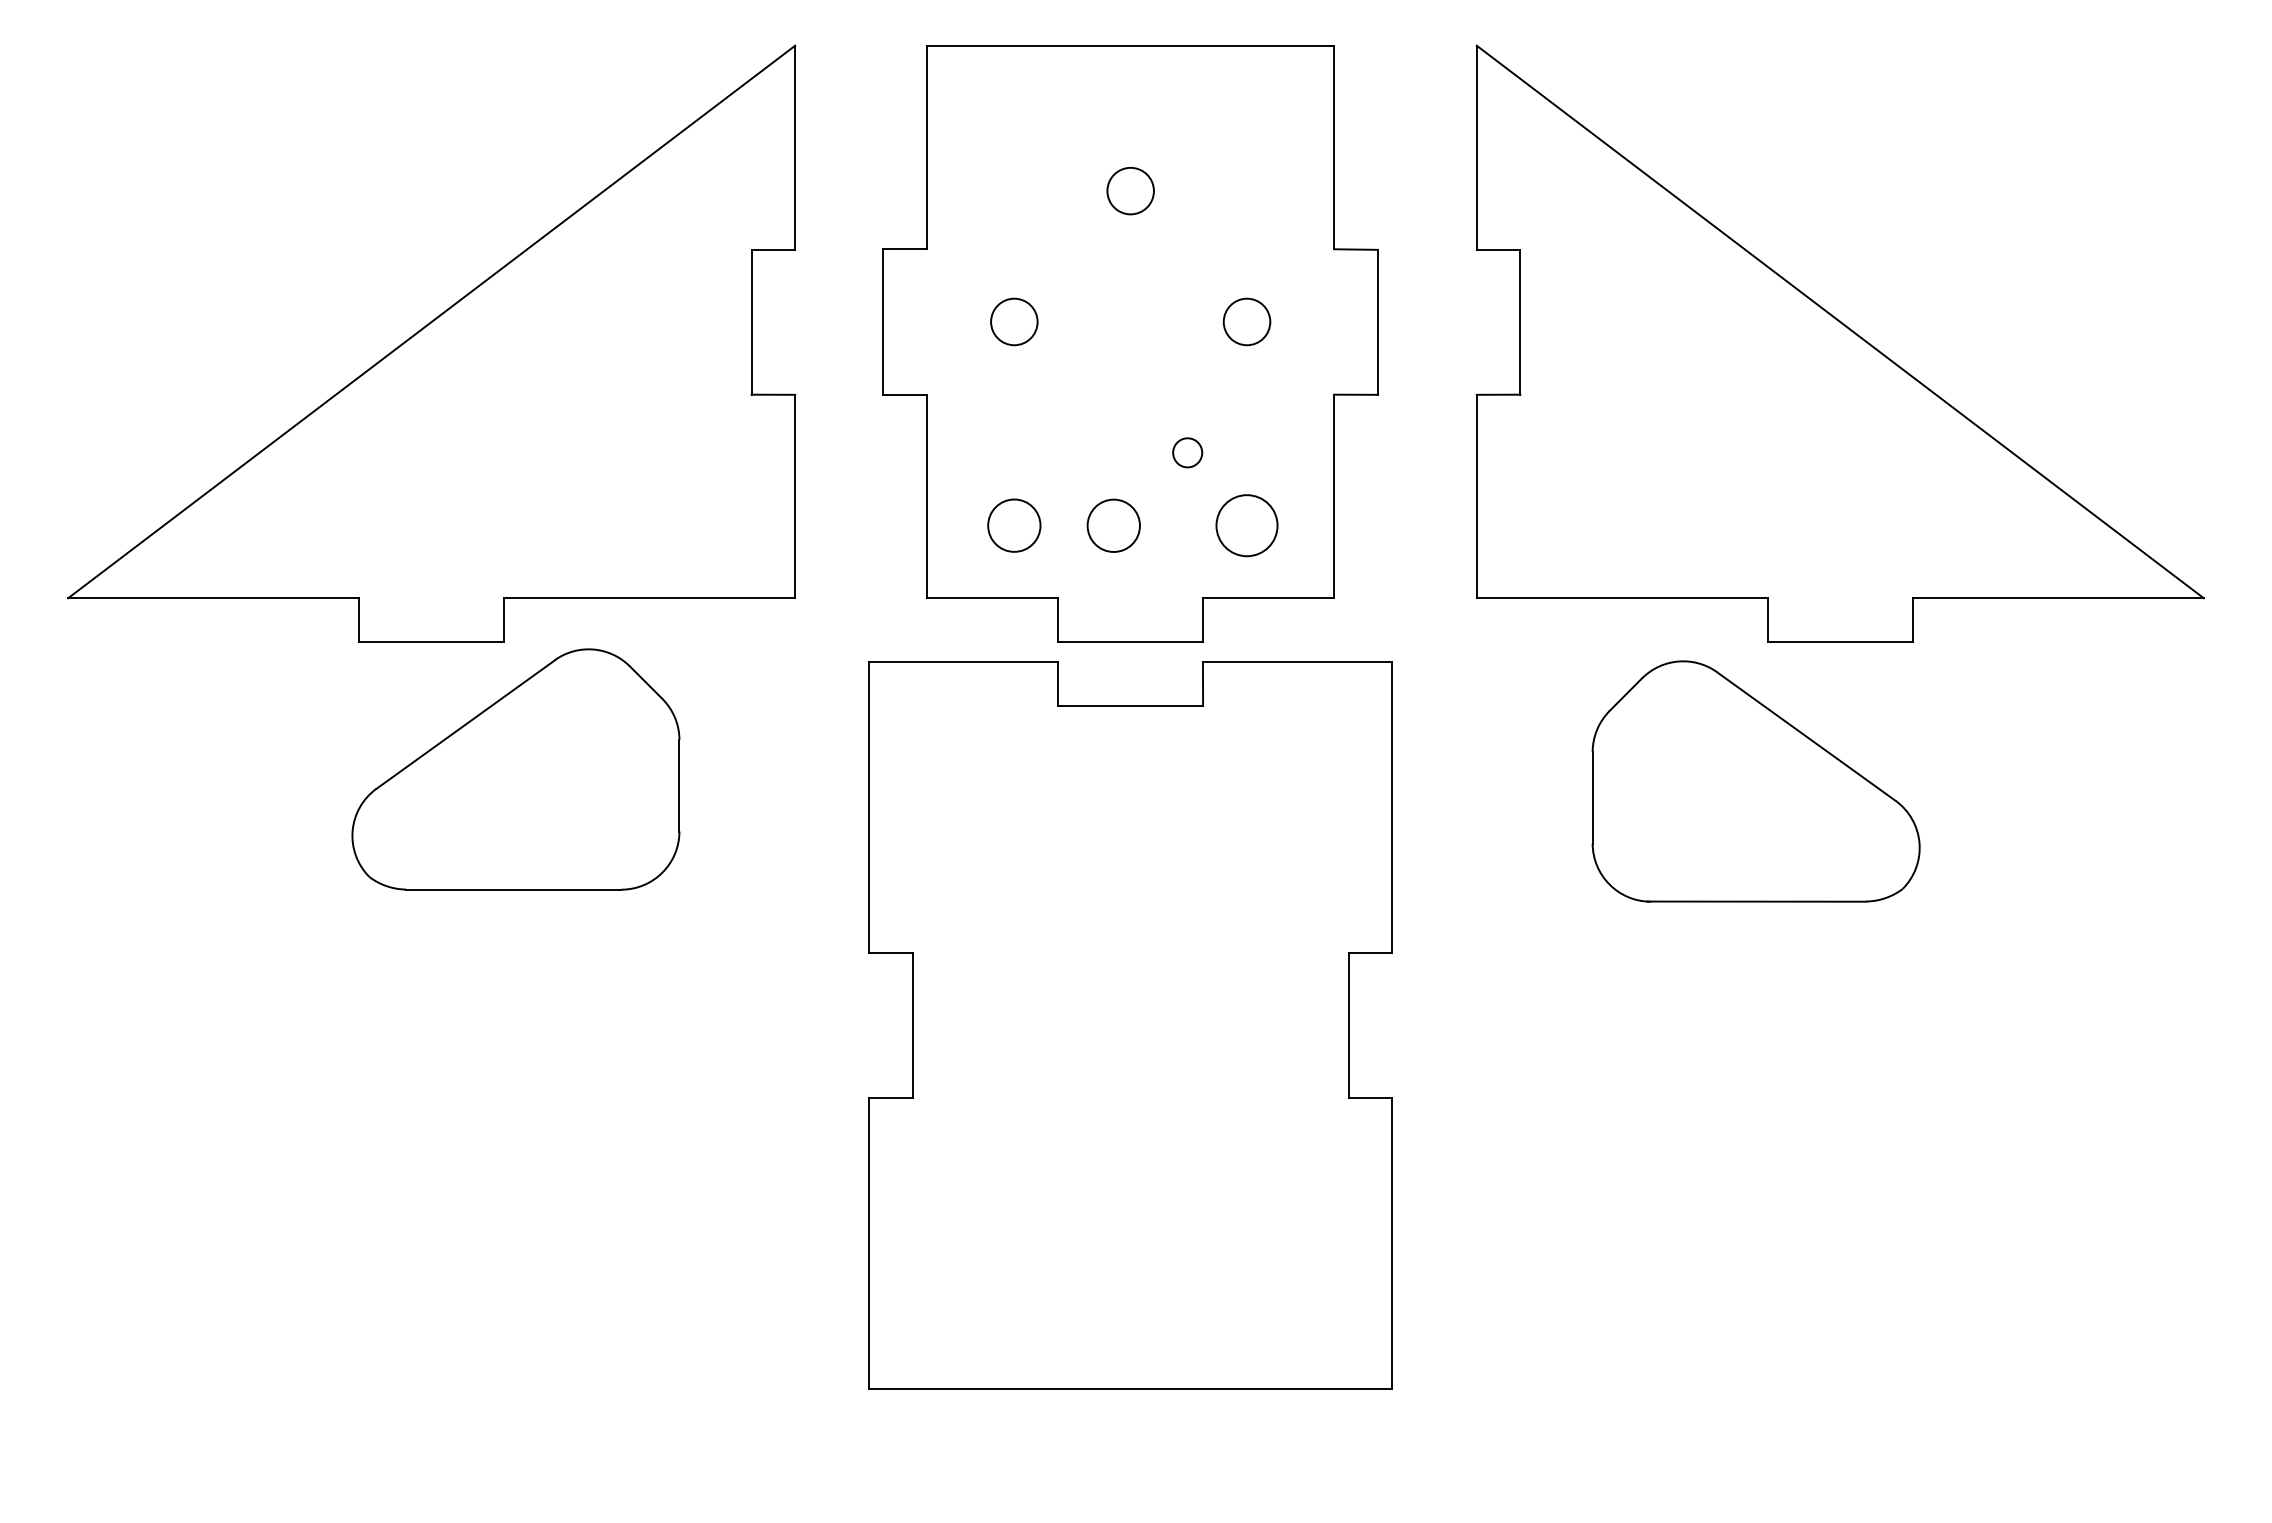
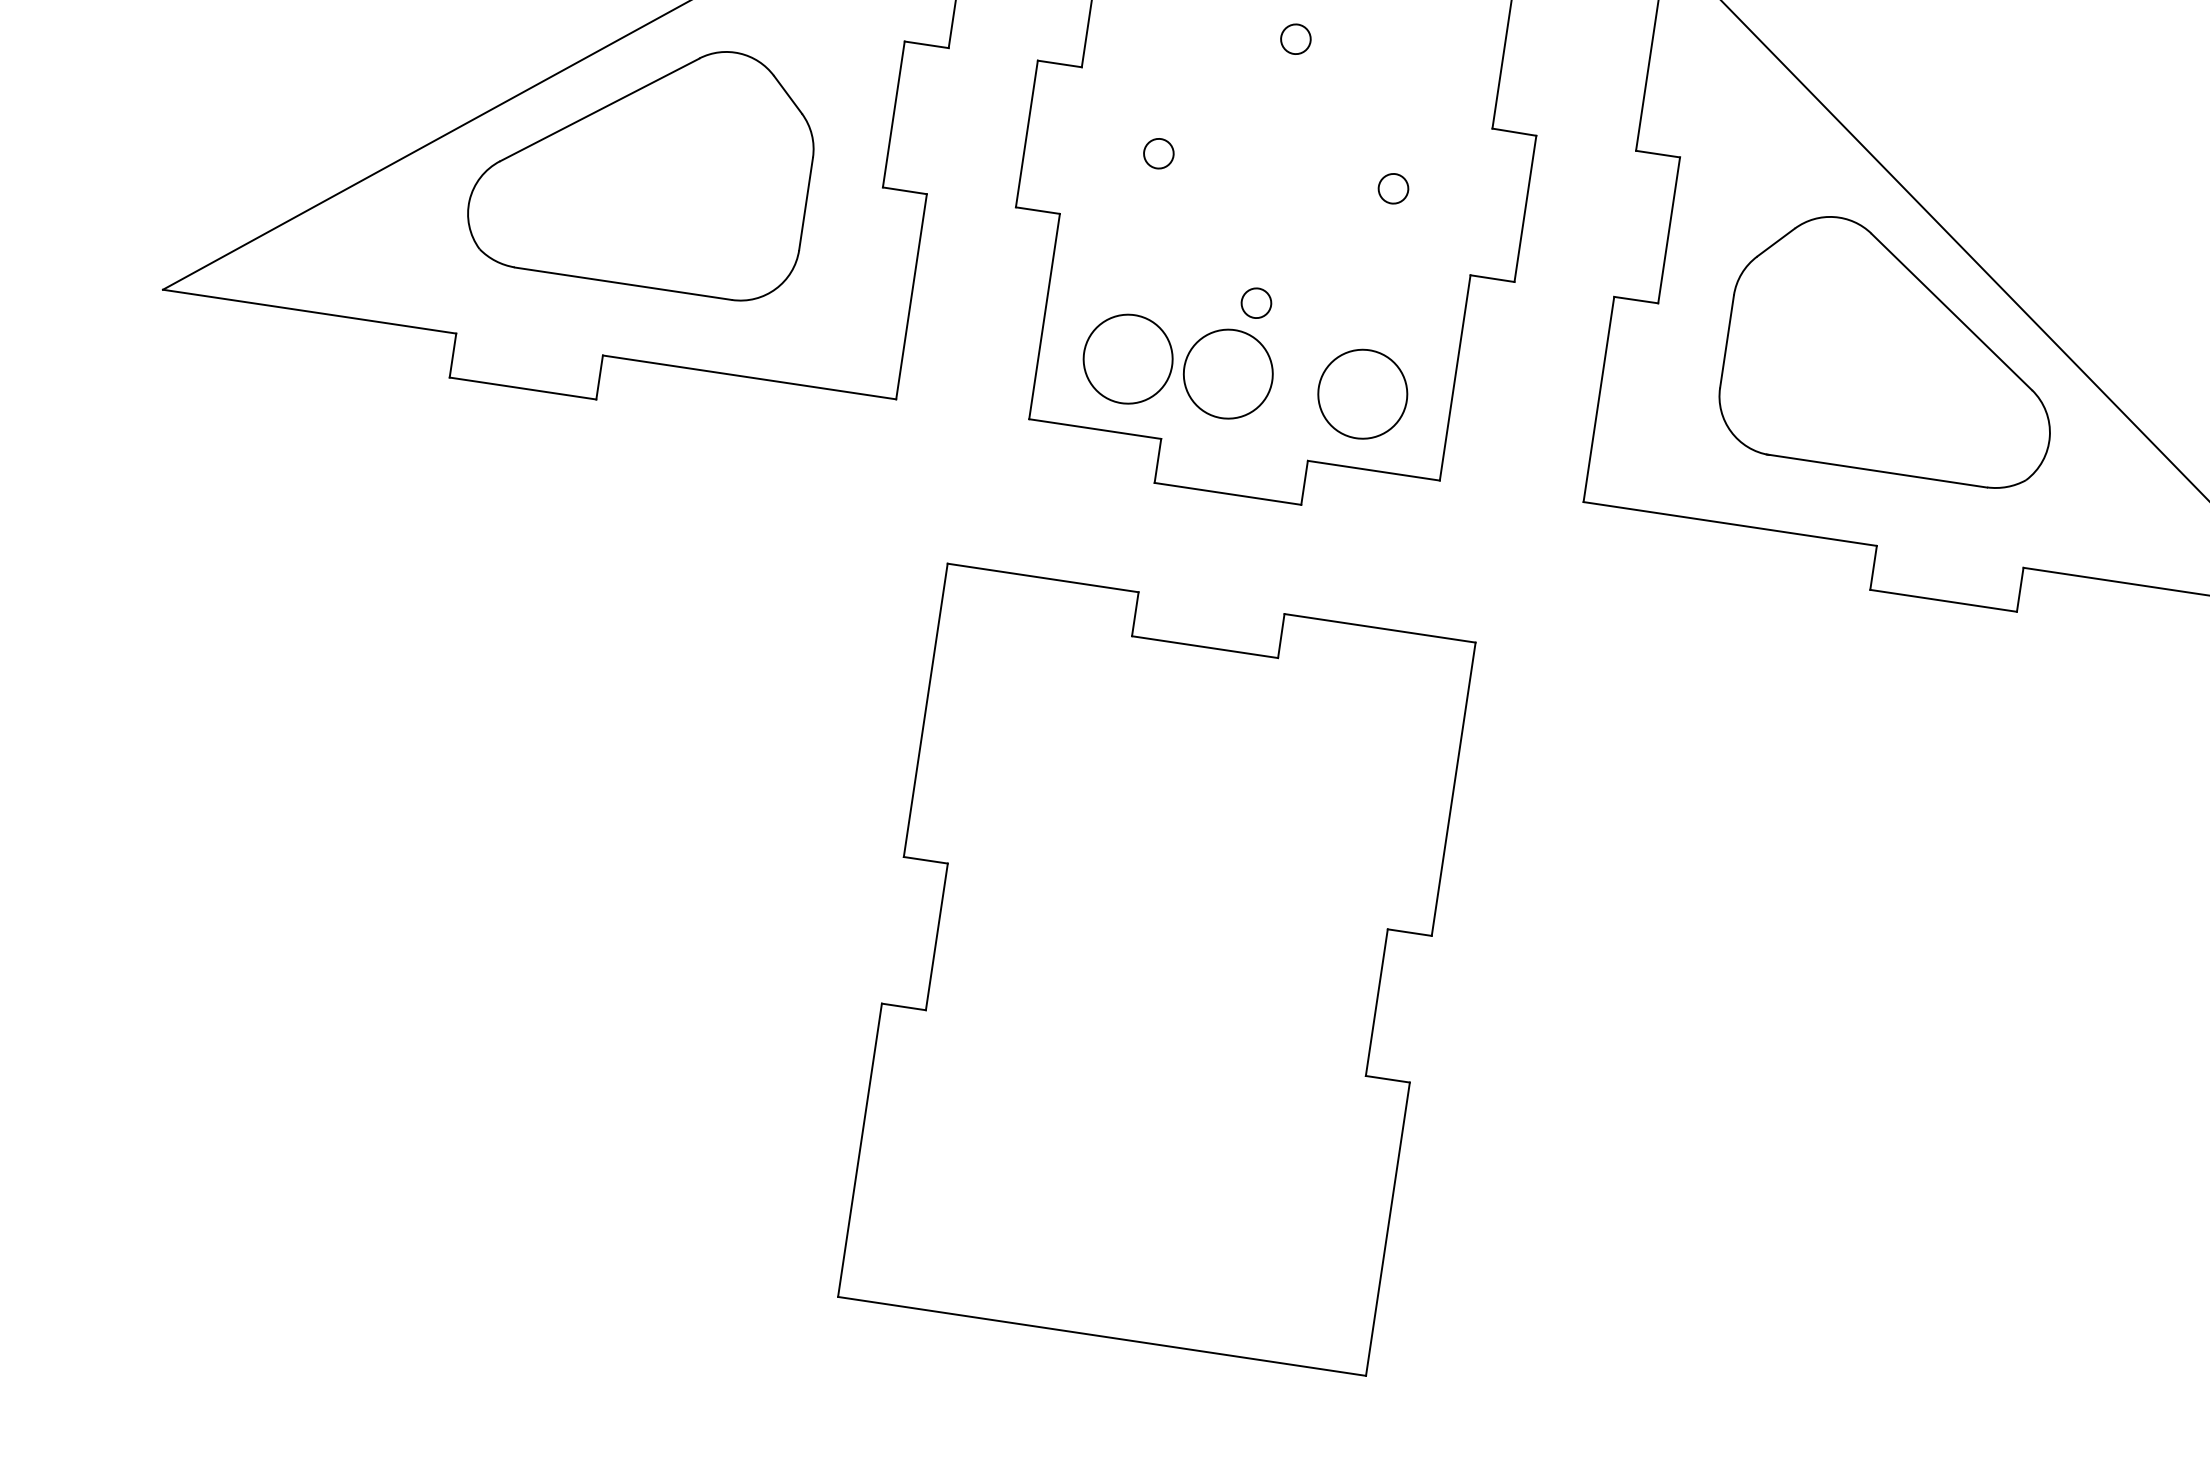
circle: (1130, 190) -> (1295, 38), size x0.62
circle: (1013, 321) -> (1158, 153), size x0.62
circle: (1246, 321) -> (1393, 188), size x0.62
circle: (1187, 452) -> (1256, 302), moved
circle: (1013, 525) -> (1127, 358), size x1.67
circle: (1113, 525) -> (1228, 373), size x1.67
circle: (1246, 525) -> (1362, 393), size x1.43
part: (515, 769) -> (643, 162), moved
part: (1755, 781) -> (1893, 349), moved
part: (1130, 1025) -> (1156, 969), moved

